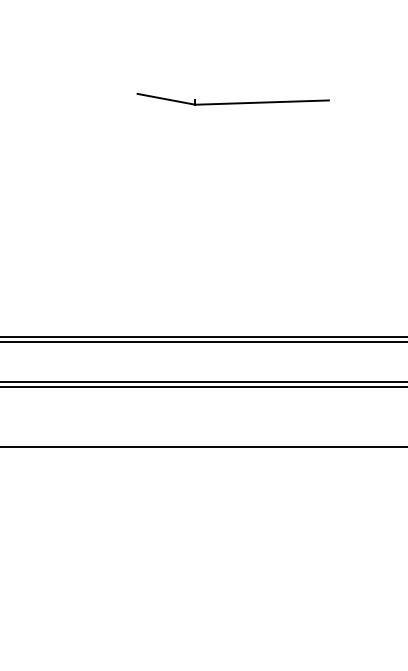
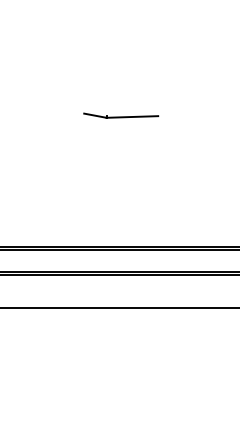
part: (231, 98) -> (120, 115), size x0.7

